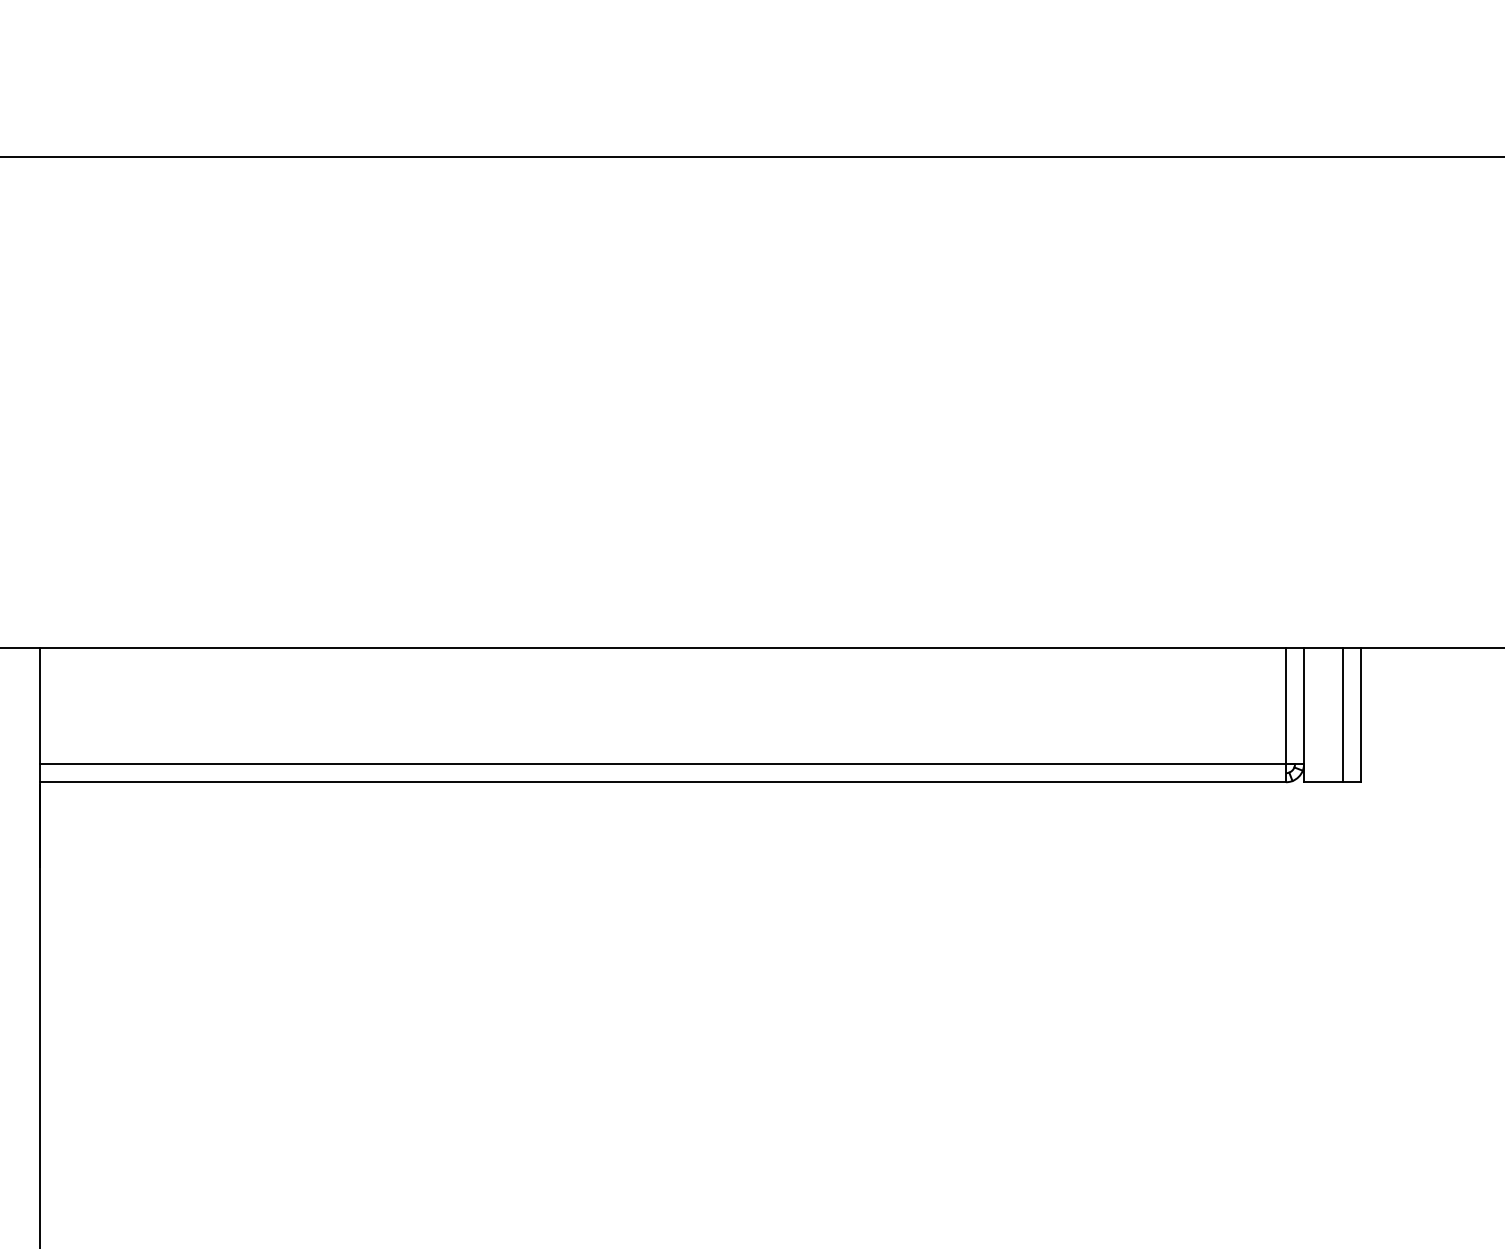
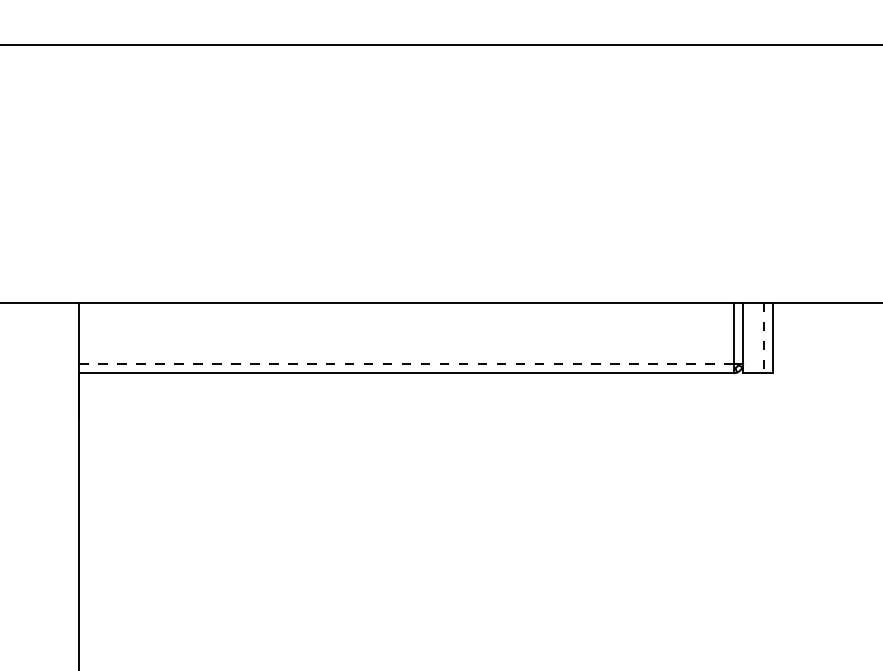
line: (1342, 716) -> (763, 338), solid -> dashed
line: (662, 763) -> (406, 363), solid -> dashed

